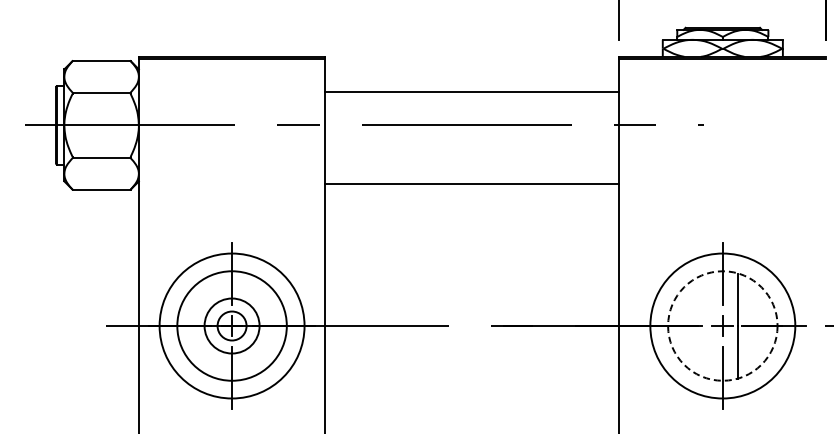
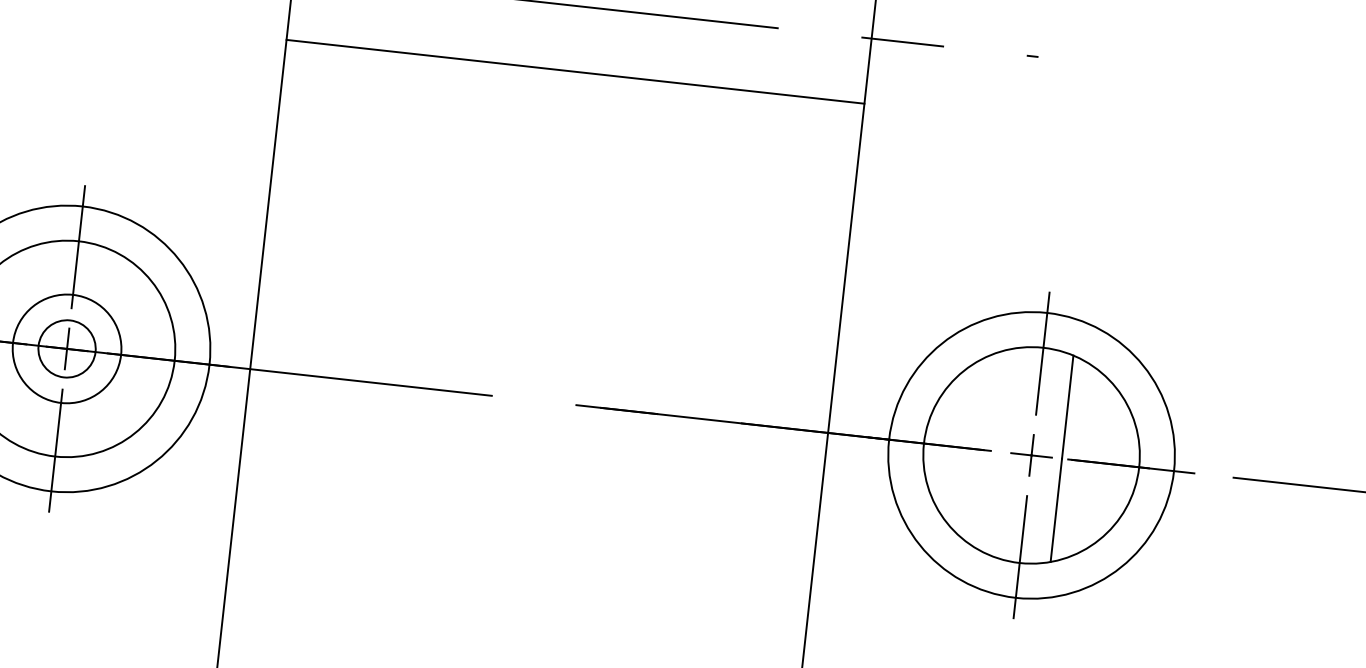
line: (472, 183) -> (575, 71), moved
circle: (722, 325) -> (1031, 454), dashed -> solid

